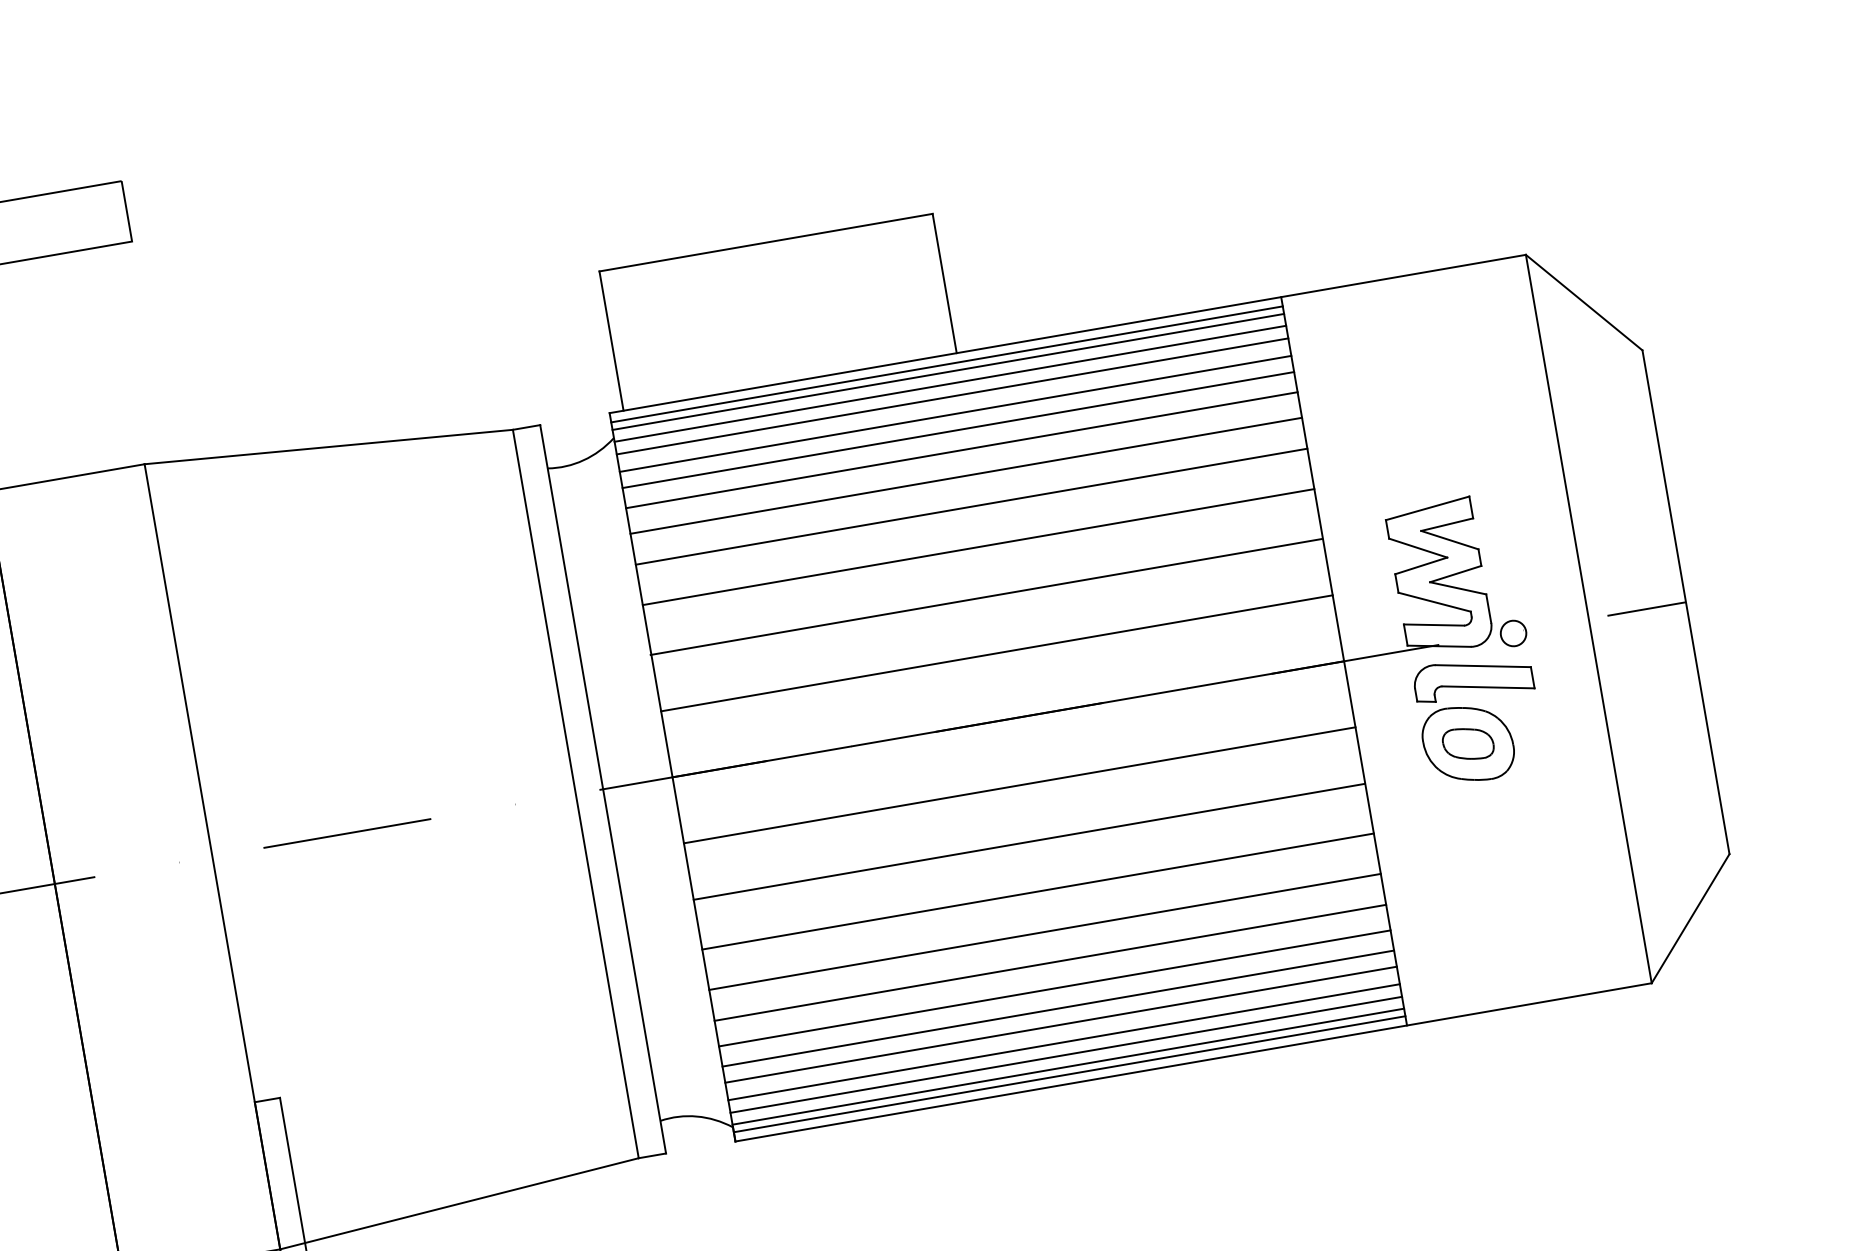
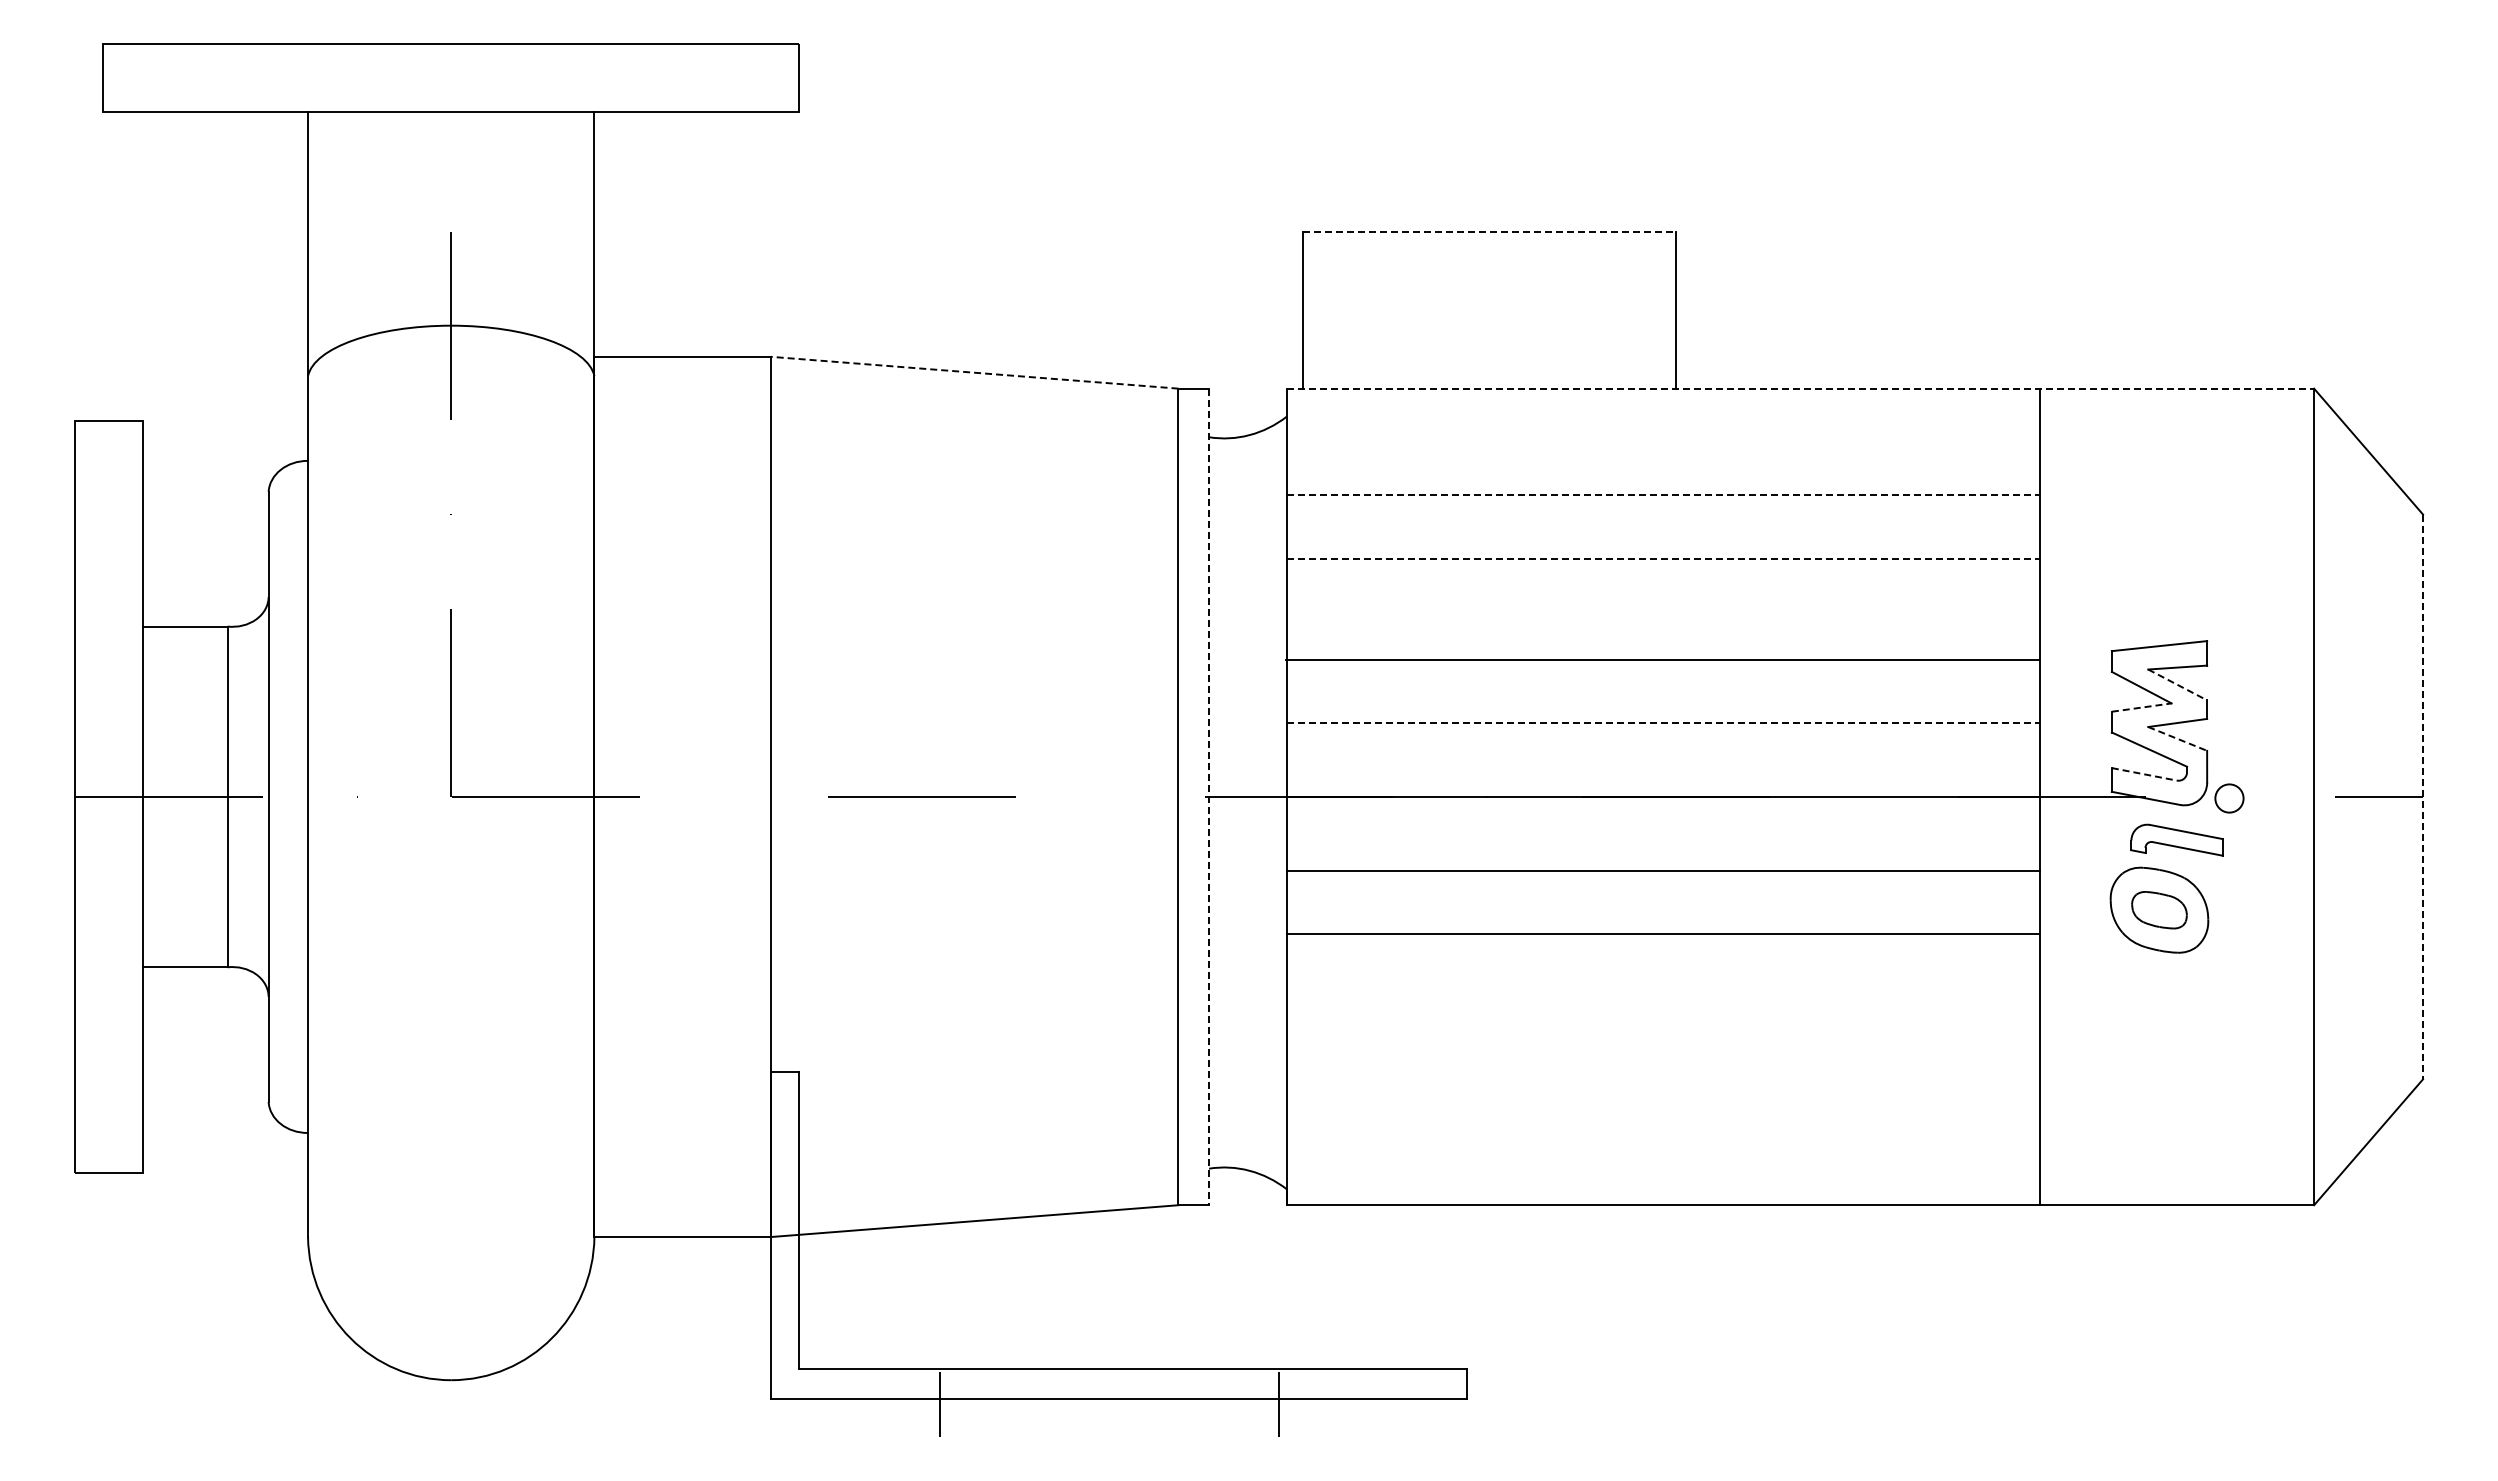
line: (766, 242) -> (1489, 232), solid -> dashed
line: (1067, 333) -> (1800, 388), solid -> dashed
line: (946, 364) -> (1662, 399), removed
line: (947, 372) -> (1662, 407), removed
line: (949, 383) -> (1662, 420), removed
line: (951, 396) -> (1662, 434), removed
line: (954, 413) -> (1662, 454), removed
line: (957, 430) -> (1662, 472), removed
line: (328, 446) -> (974, 372), solid -> dashed
line: (962, 450) -> (1663, 495), solid -> dashed
line: (965, 475) -> (1662, 523), removed
line: (971, 506) -> (1663, 558), solid -> dashed
line: (1450, 540) -> (2178, 685), solid -> dashed
line: (977, 546) -> (1662, 603), removed
line: (1421, 565) -> (2142, 707), solid -> dashed
line: (1457, 587) -> (2177, 738), solid -> dashed
line: (1686, 602) -> (2423, 797), solid -> dashed
line: (1434, 625) -> (2144, 774), solid -> dashed
line: (996, 652) -> (1663, 722), solid -> dashed
part: (1472, 679) -> (2176, 840), size x0.7
line: (603, 789) -> (1209, 797), solid -> dashed
line: (1037, 892) -> (1662, 990), removed
line: (1044, 932) -> (1662, 1035), removed
line: (1049, 962) -> (1662, 1069), removed
line: (1054, 988) -> (1662, 1098), removed
line: (1057, 1008) -> (1662, 1121), removed
line: (1060, 1025) -> (1662, 1139), removed
line: (1063, 1041) -> (1662, 1158), removed
line: (1065, 1055) -> (1662, 1173), removed
line: (1067, 1066) -> (1662, 1186), removed
line: (1068, 1074) -> (1662, 1194), removed

